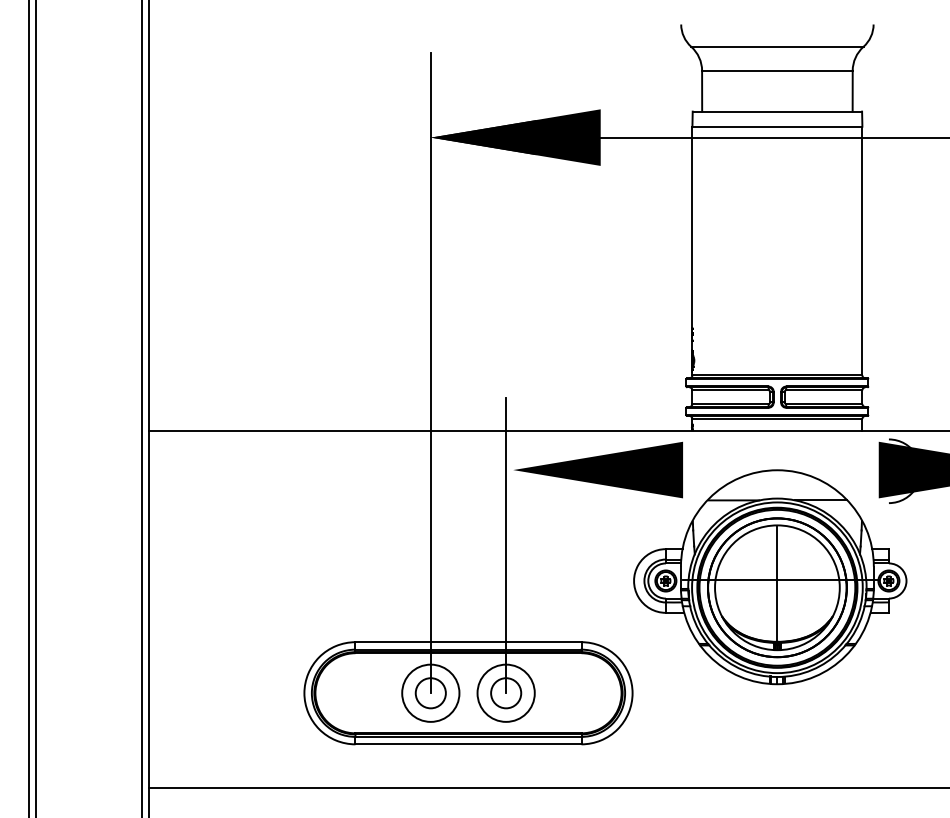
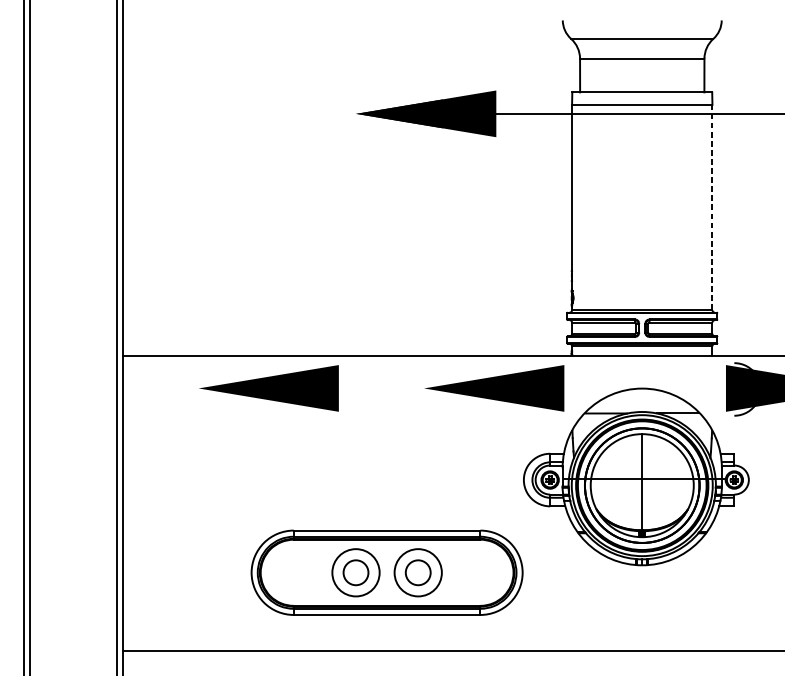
line: (862, 250) -> (712, 207), solid -> dashed
line: (430, 372) -> (355, 307), removed
part: (325, 469) -> (269, 387), added
line: (506, 545) -> (418, 450), removed

